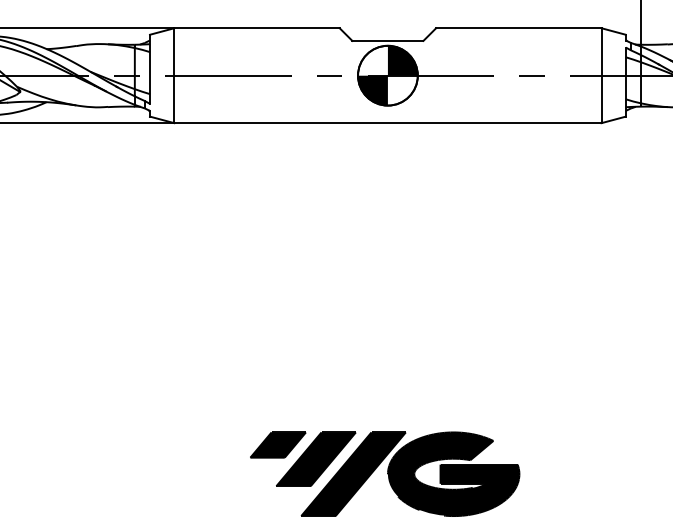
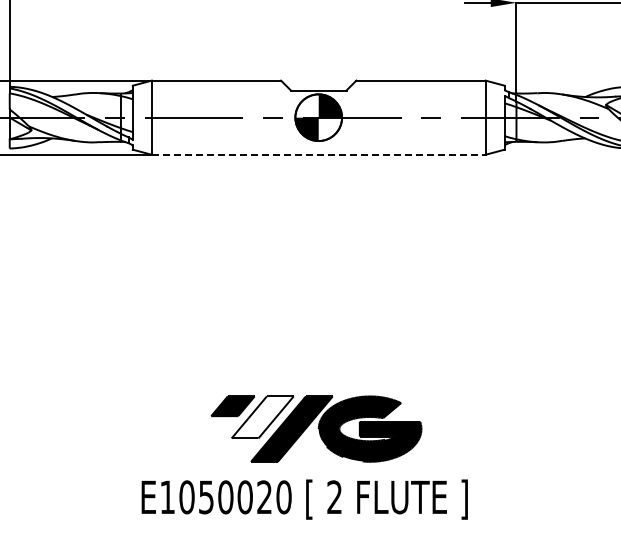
line: (387, 122) -> (318, 154), solid -> dashed
fill: (315, 459) -> (262, 417), removed

